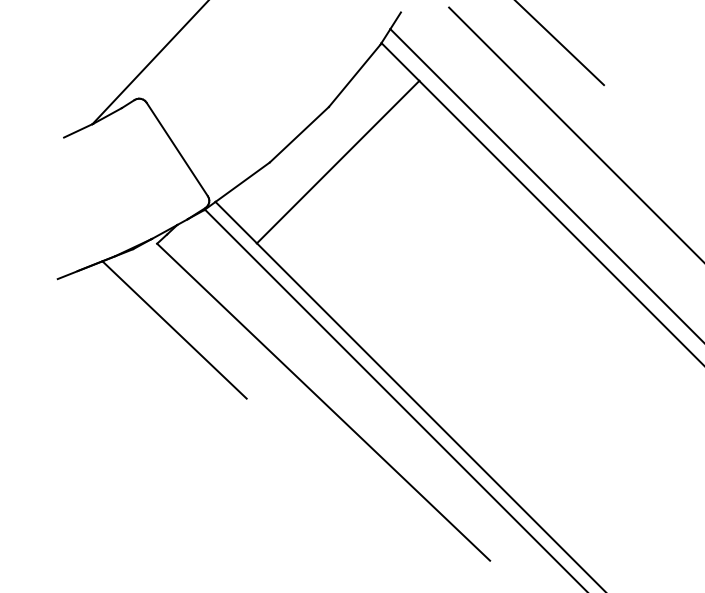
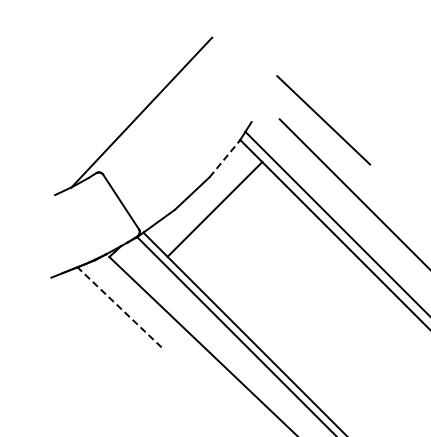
line: (354, 76) -> (224, 159), solid -> dashed
line: (174, 330) -> (119, 307), solid -> dashed

